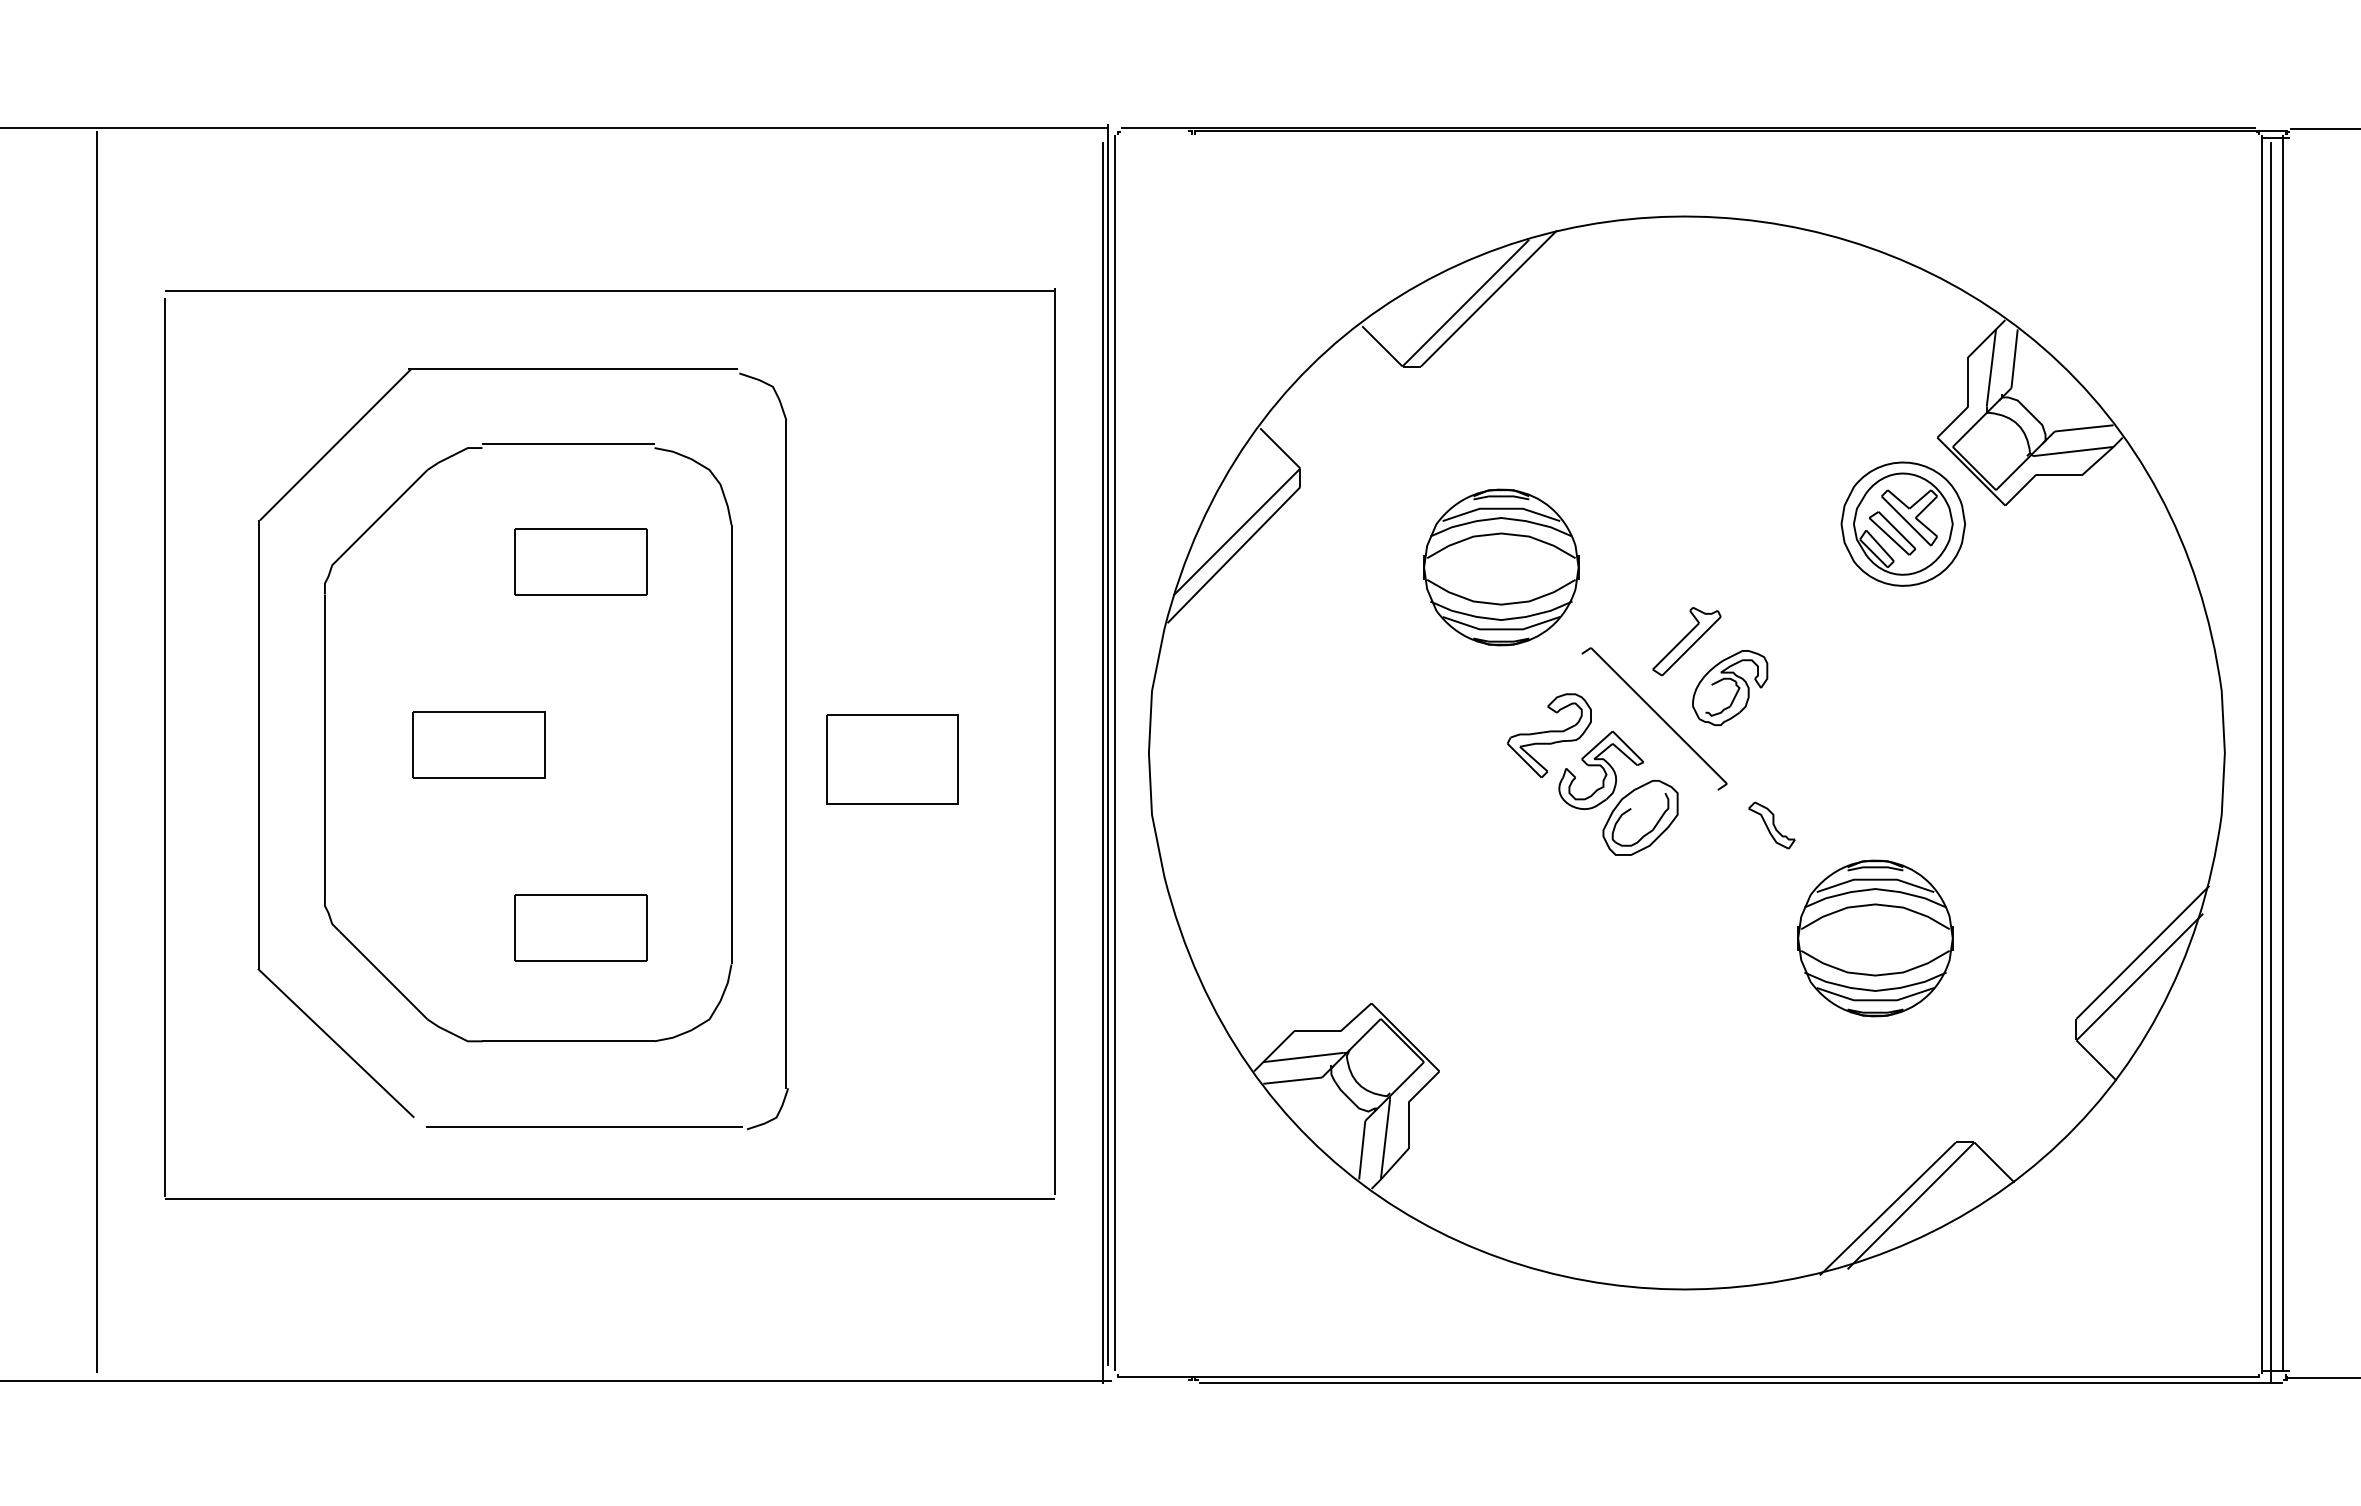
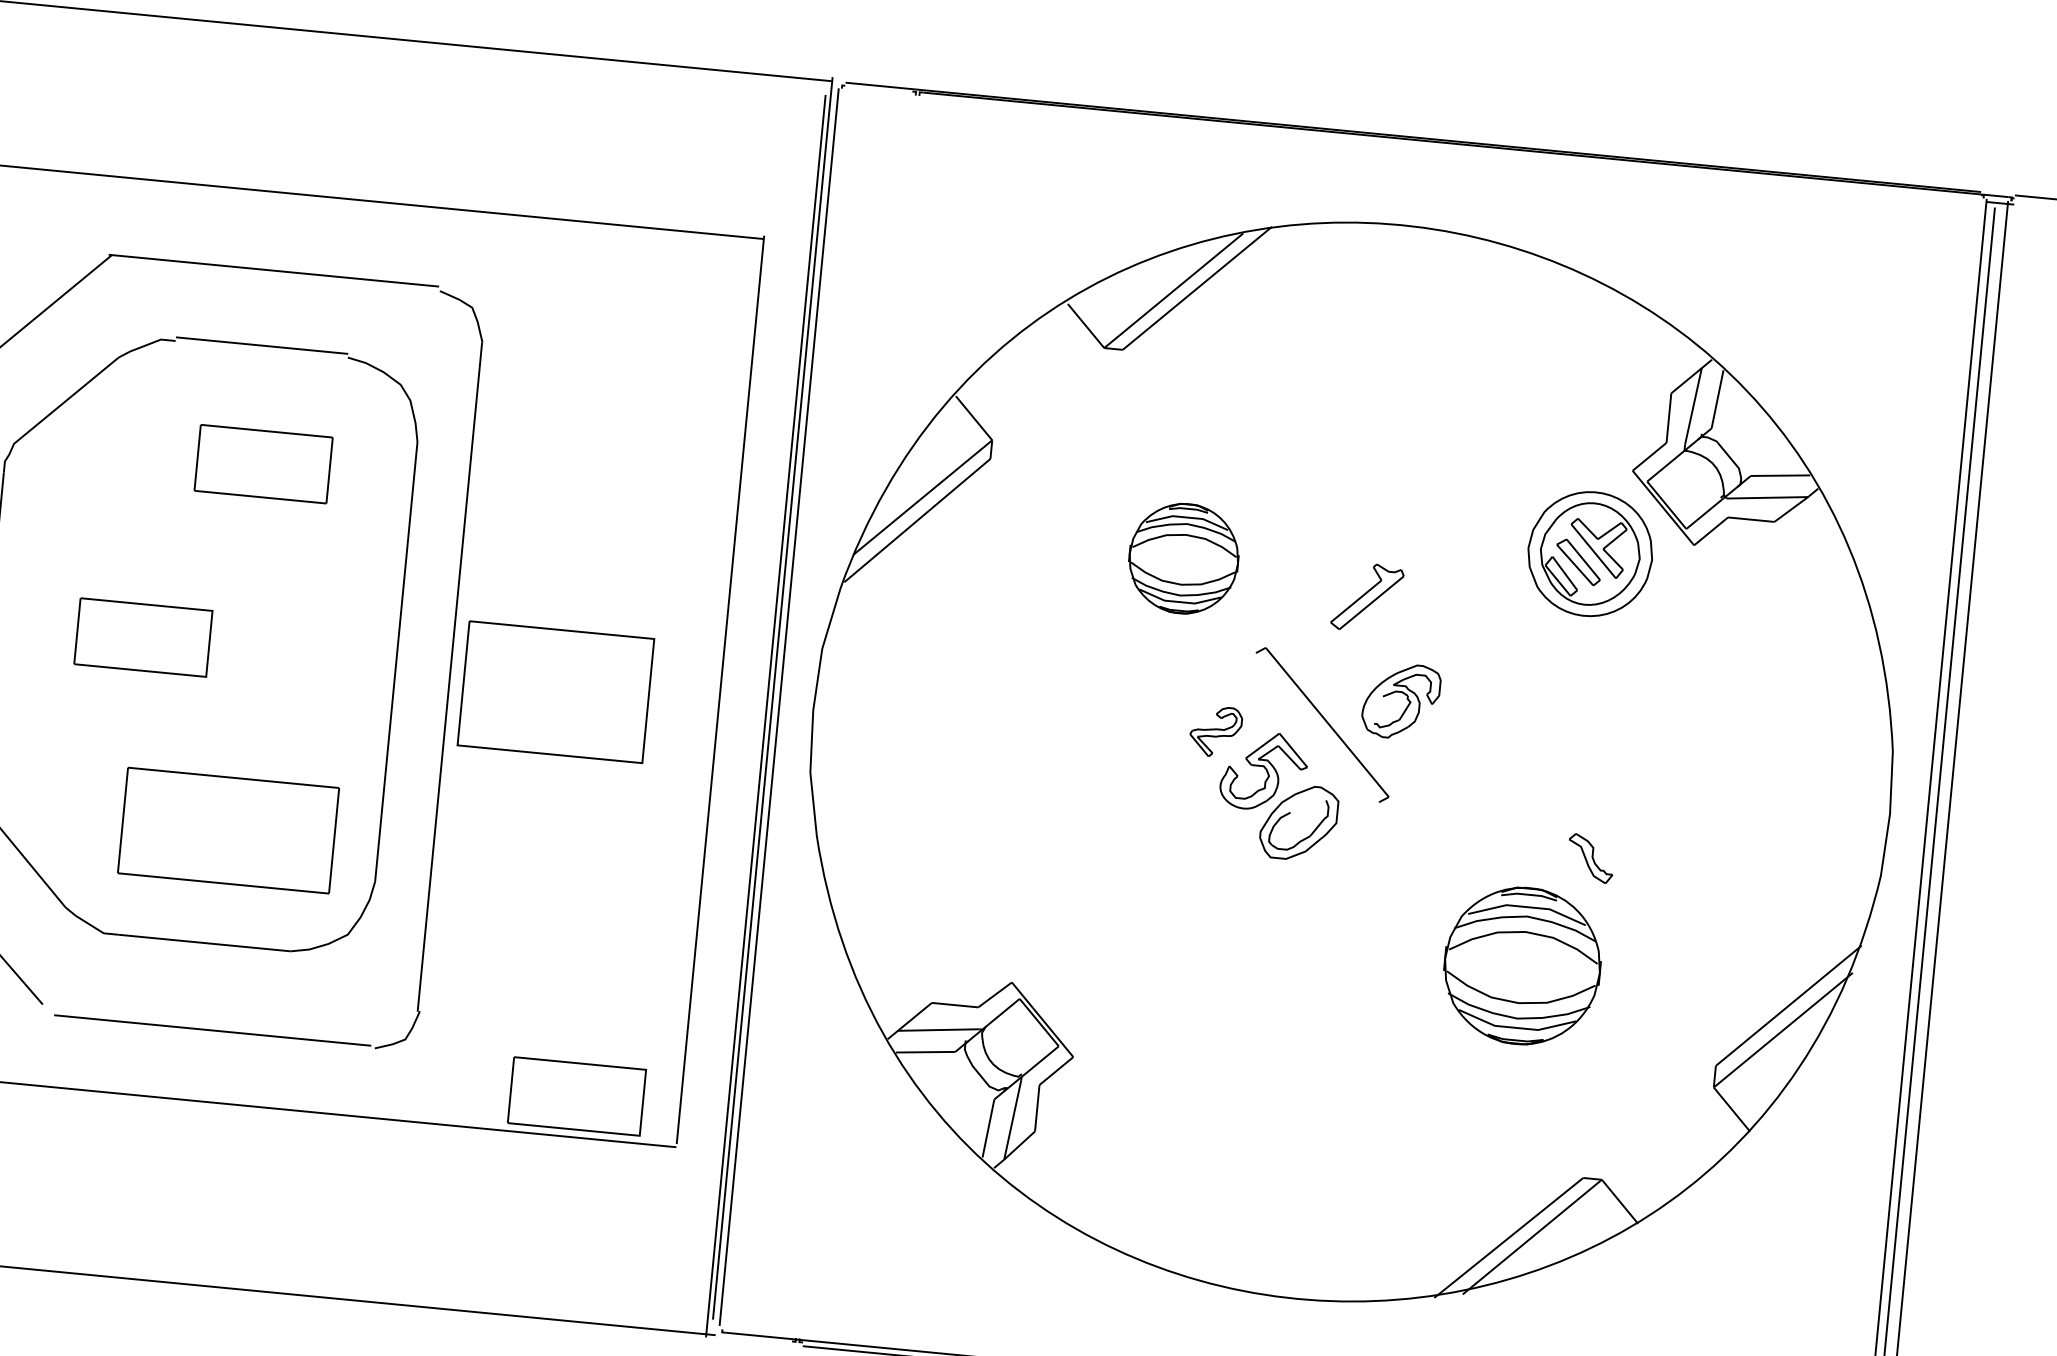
part: (1501, 567) -> (1183, 558), size x0.7
part: (1686, 641) -> (1367, 597), moved
part: (1549, 735) -> (1215, 731), size x0.6
part: (892, 759) -> (555, 692), size x1.4
part: (1771, 825) -> (1590, 858), moved
part: (580, 927) -> (227, 830), size x1.6
part: (951, 1157) -> (576, 1096), added

